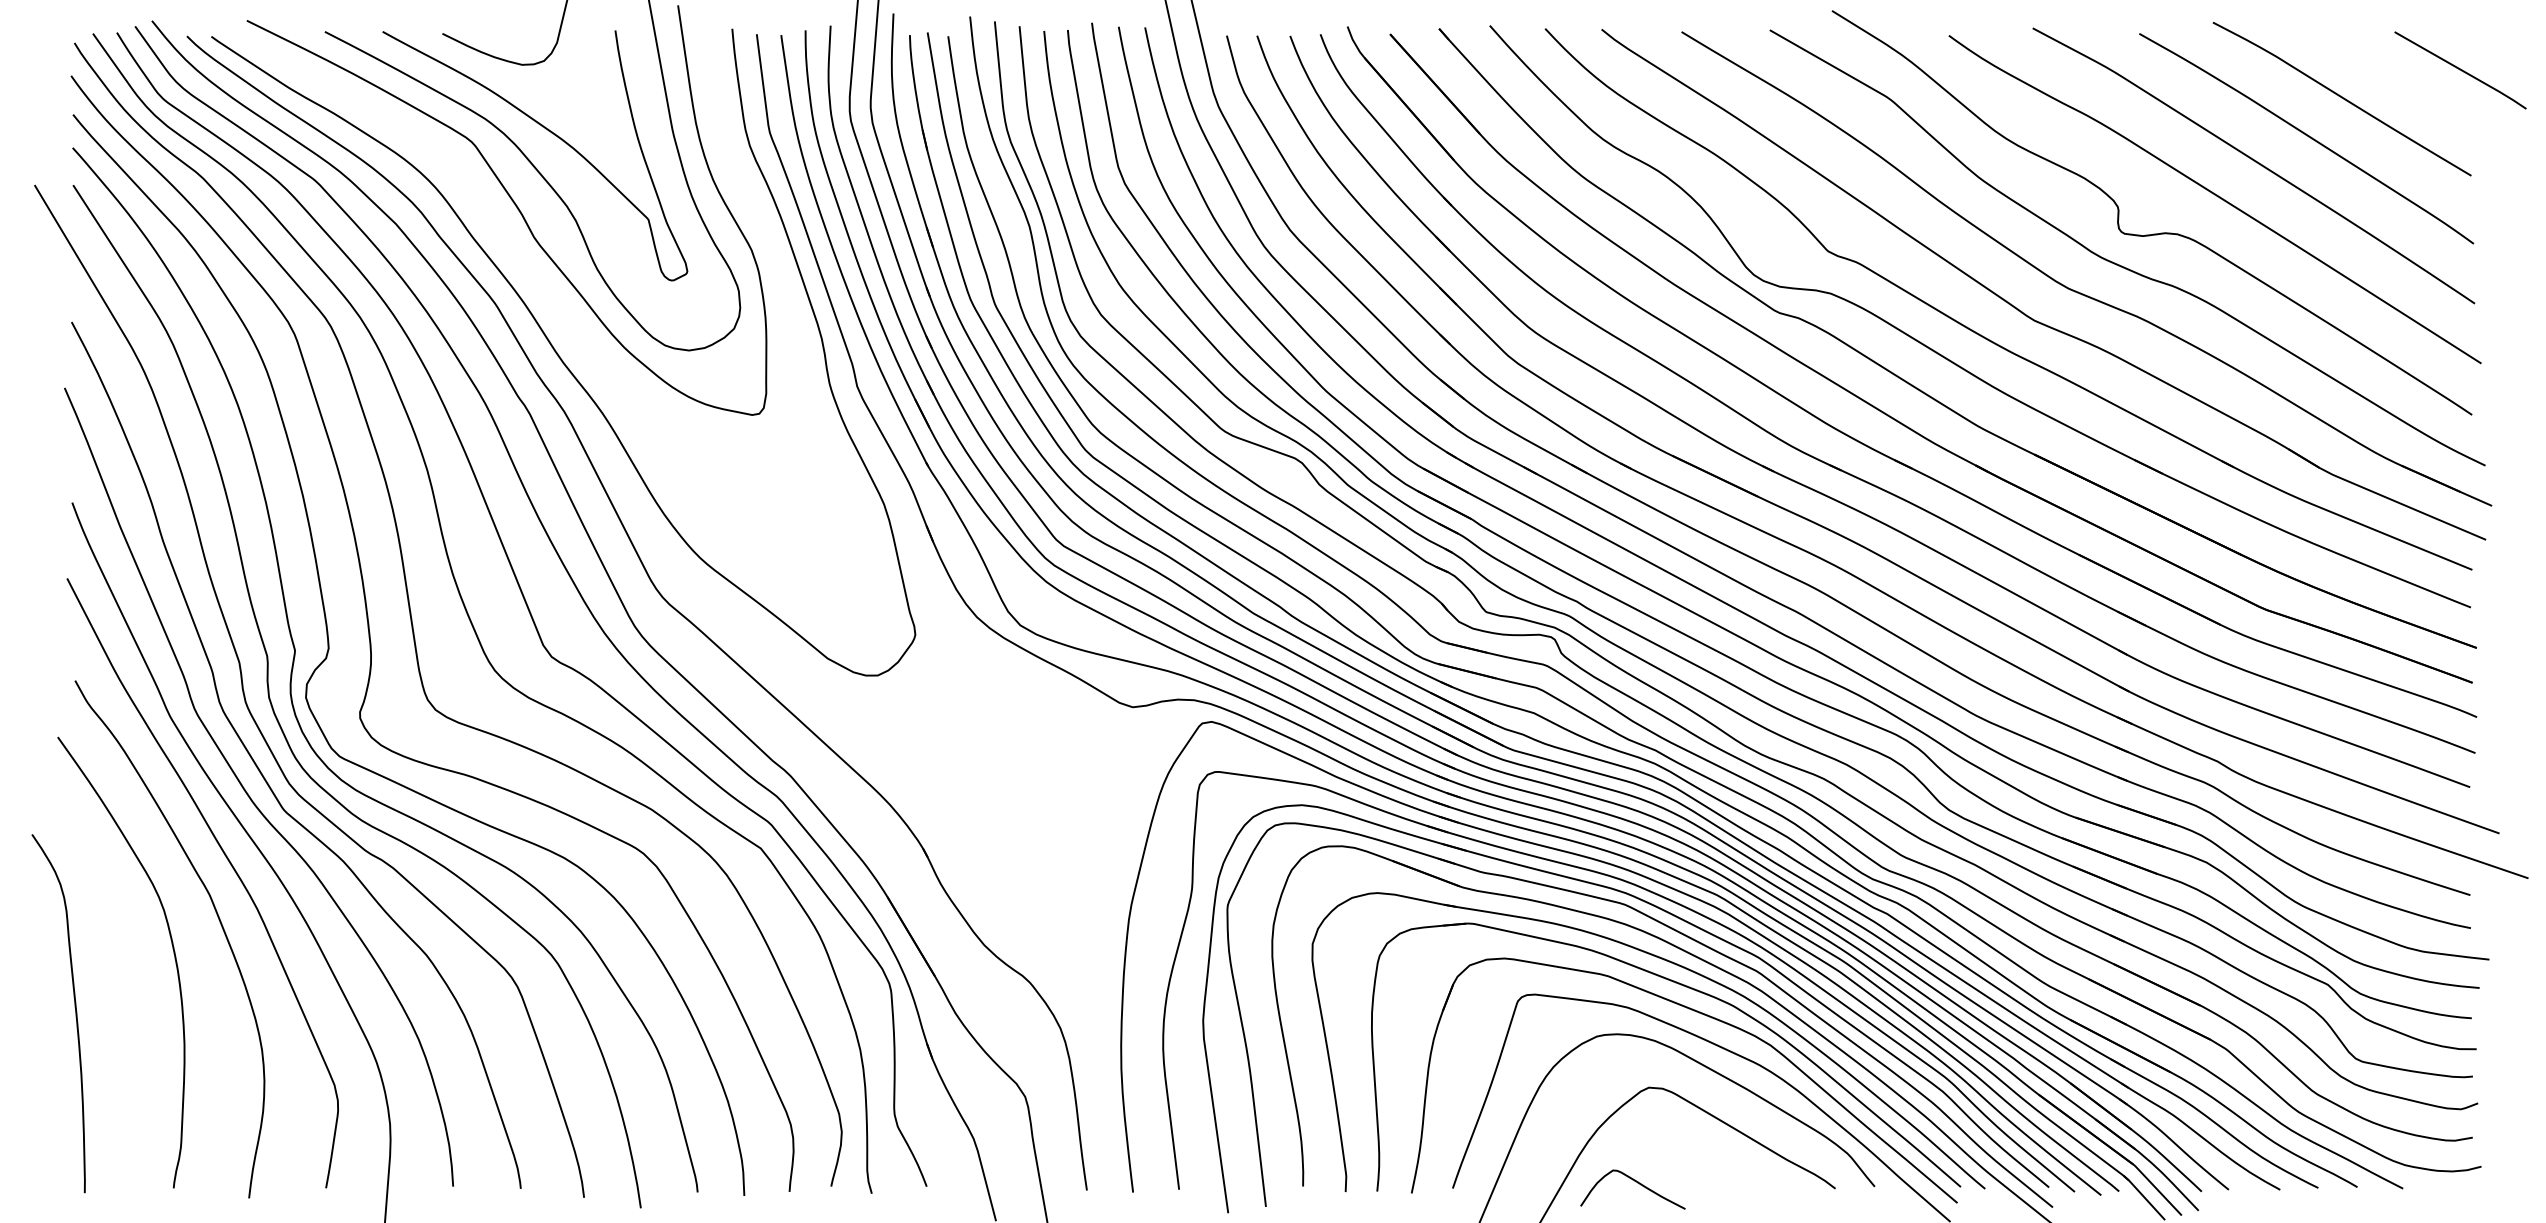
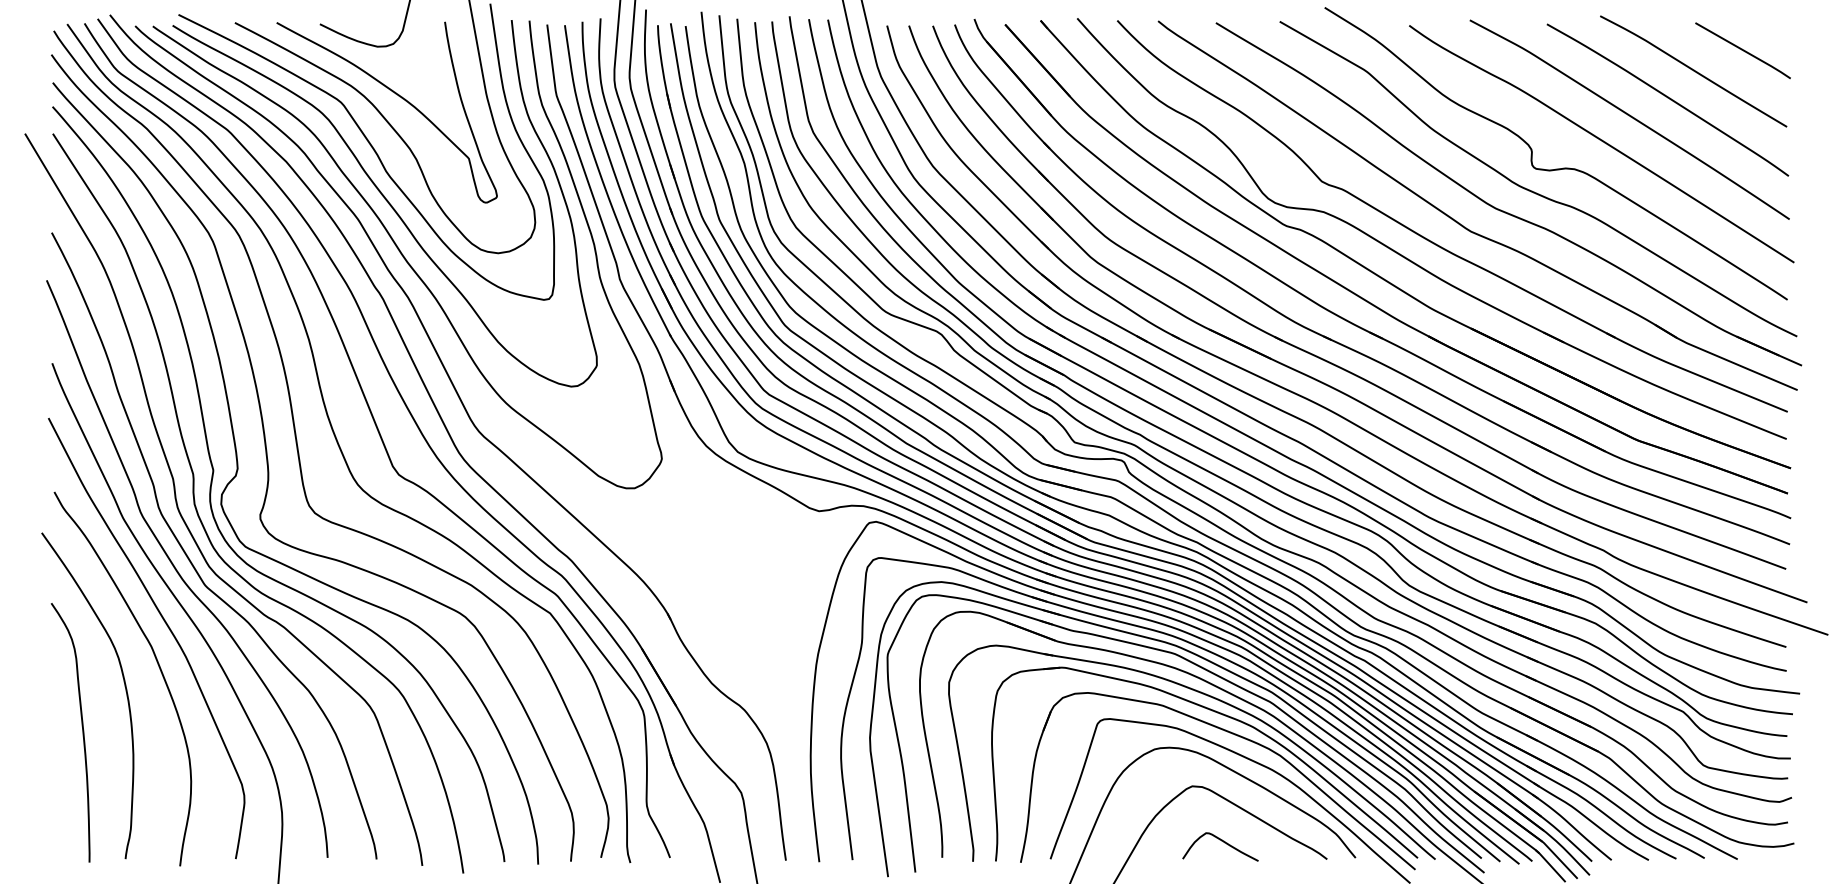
line: (2460, 70) -> (1743, 50), moved
curve: (534, 278) -> (386, 201), added
curve: (75, 1013) -> (82, 732), moved
curve: (1637, 1183) -> (1223, 842), moved

